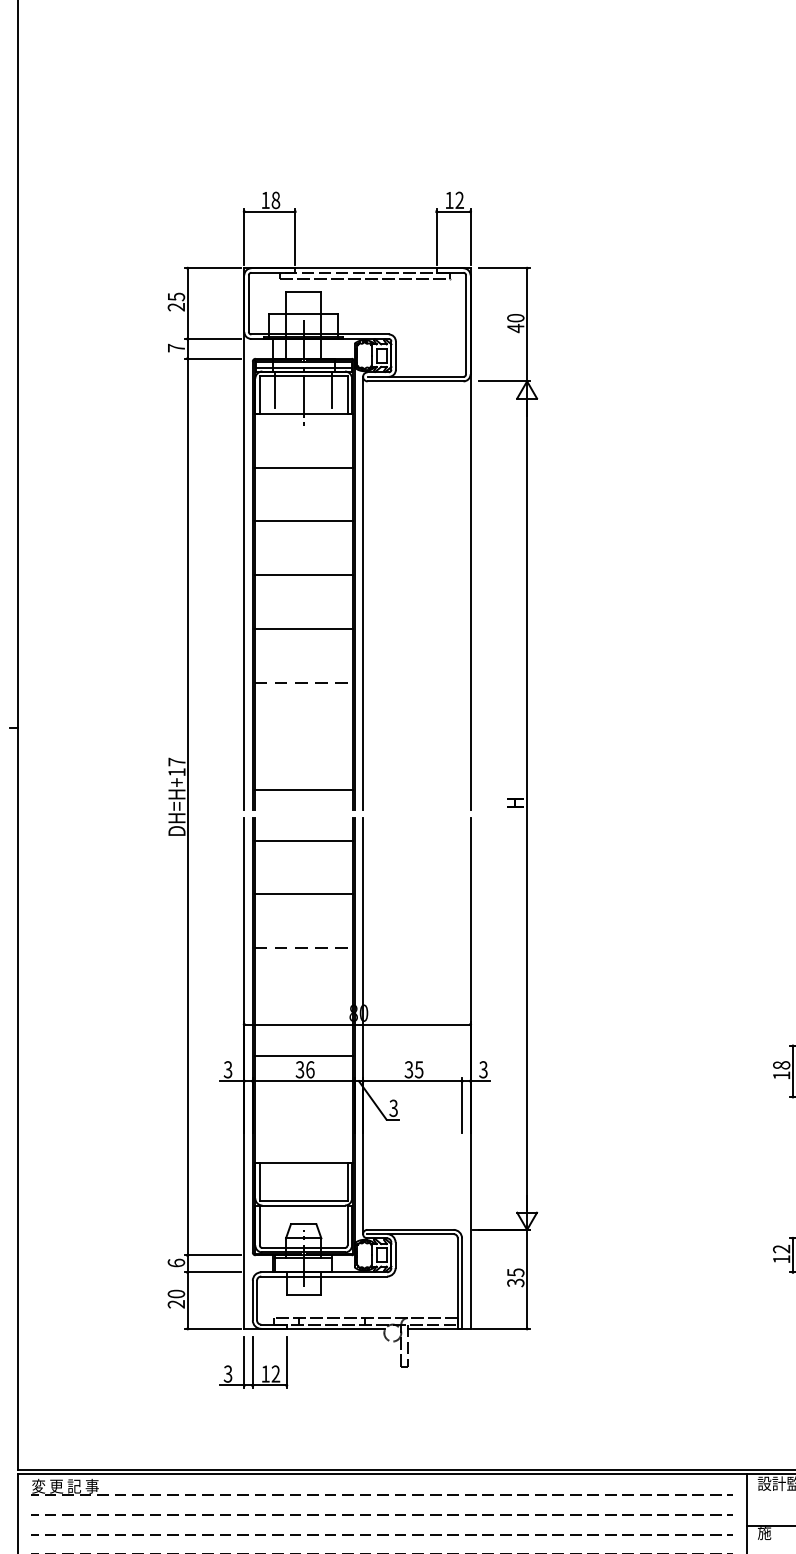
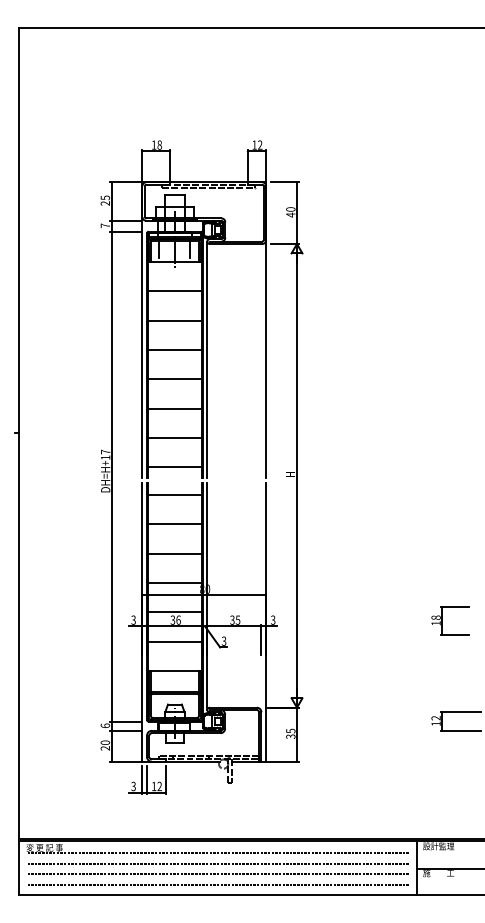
line: (302, 682) -> (174, 408), dashed -> solid
line: (302, 737) -> (174, 438), added
line: (302, 947) -> (174, 553), dashed -> solid
line: (302, 1002) -> (174, 583), added
line: (302, 1108) -> (174, 641), added

